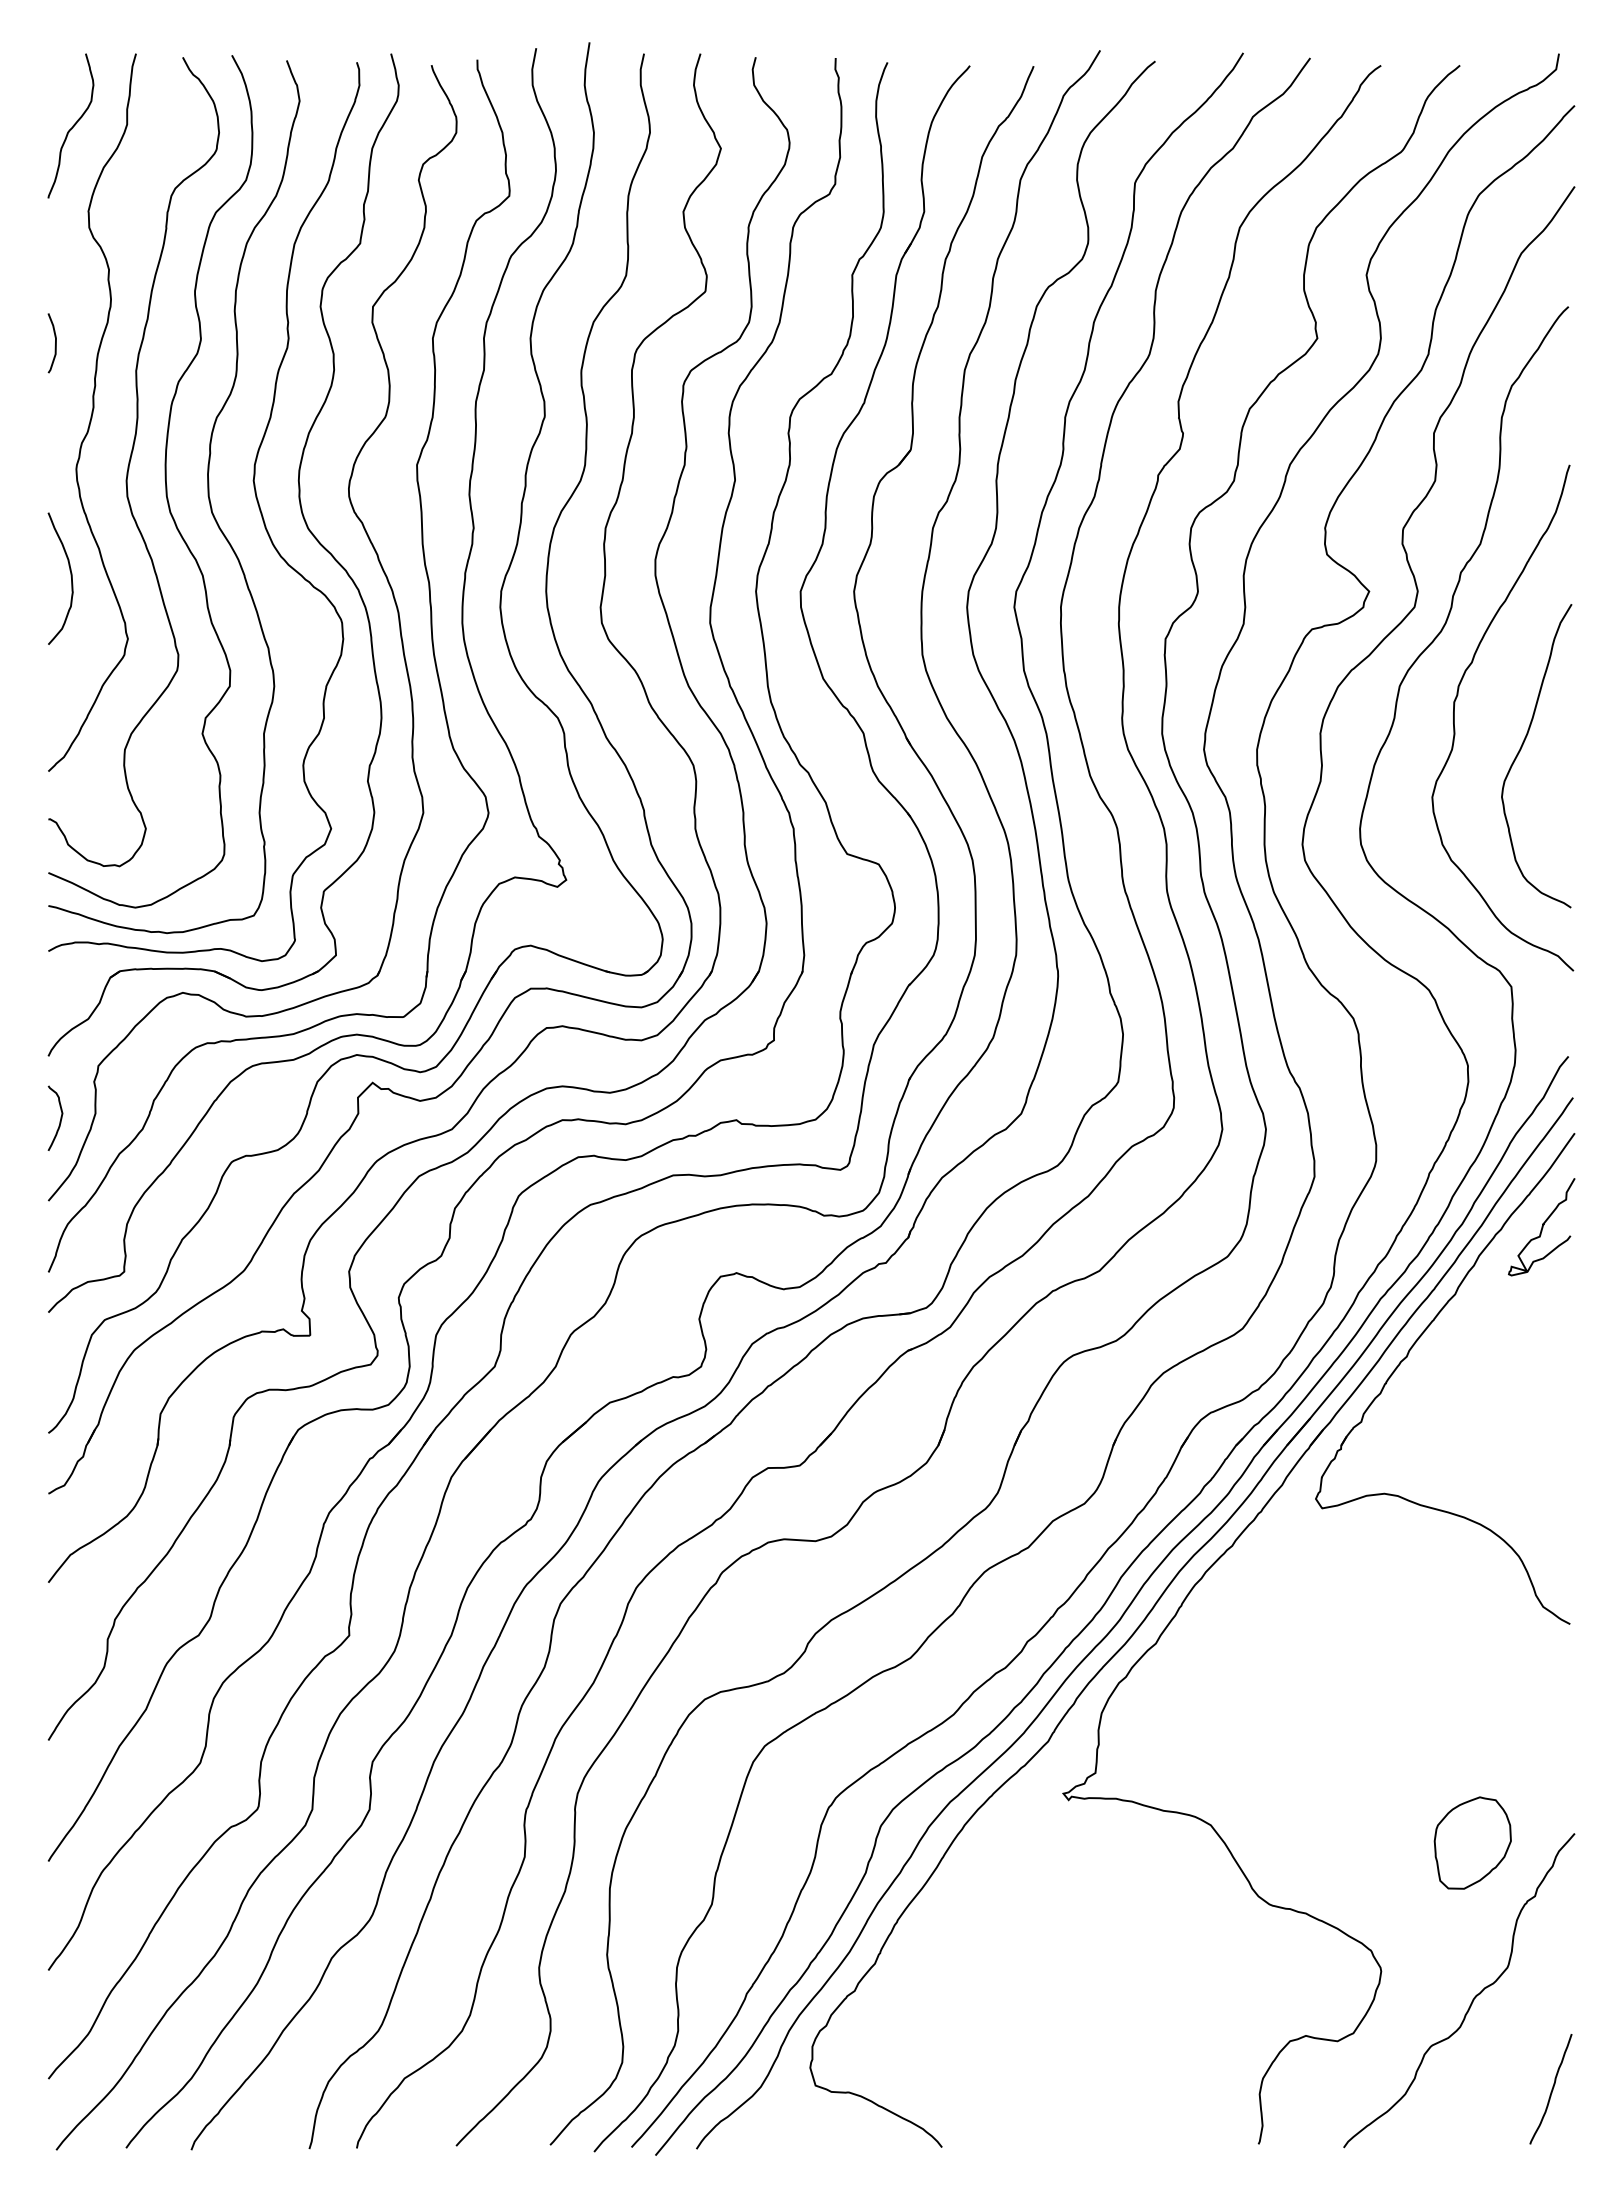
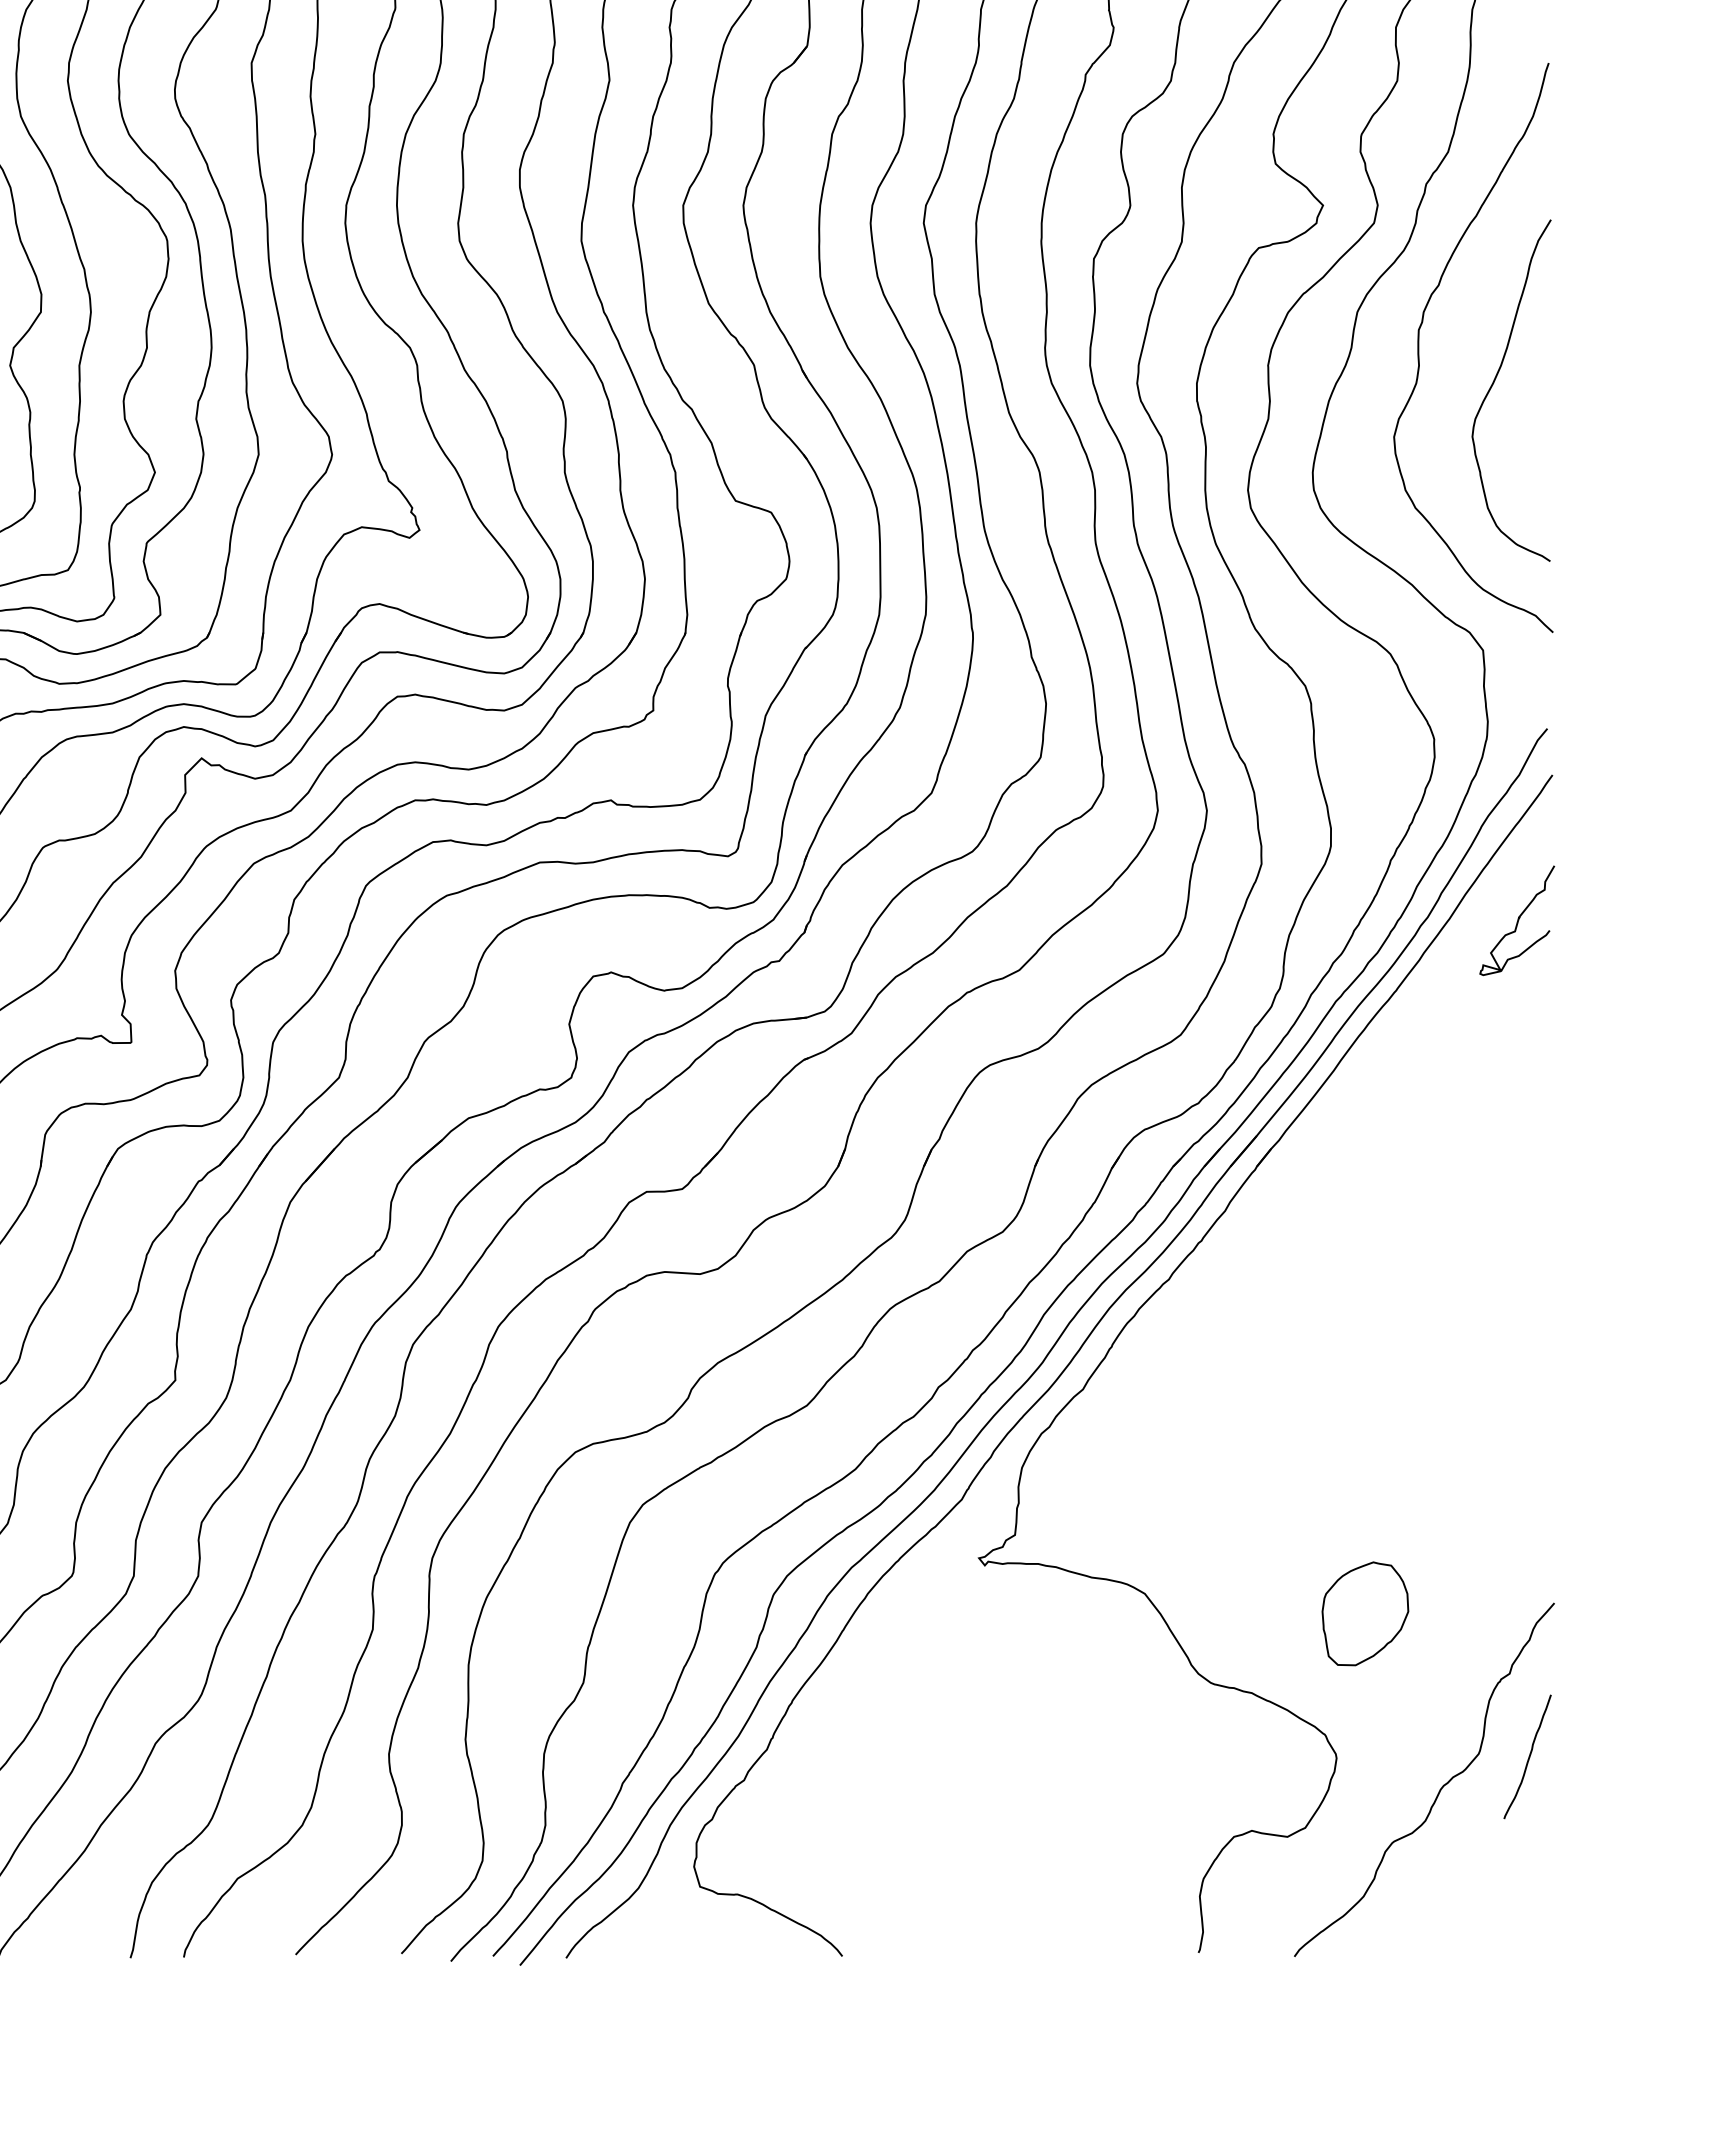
part: (1407, 1357) -> (1366, 1067), removed
part: (1472, 1842) -> (1365, 1613), moved
curve: (1551, 2089) -> (1528, 1757), moved

